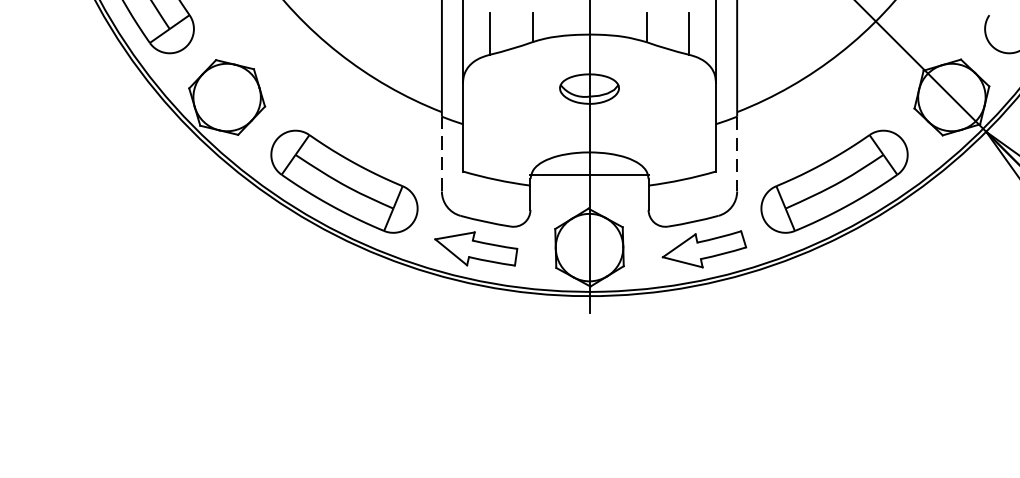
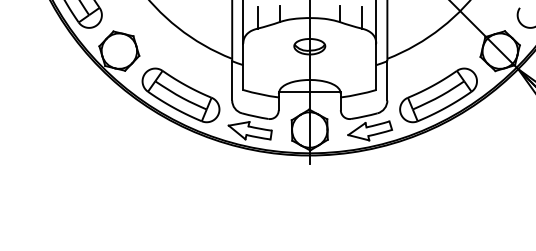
line: (442, 153) -> (232, 80), dashed -> solid
line: (737, 153) -> (387, 80), dashed -> solid

